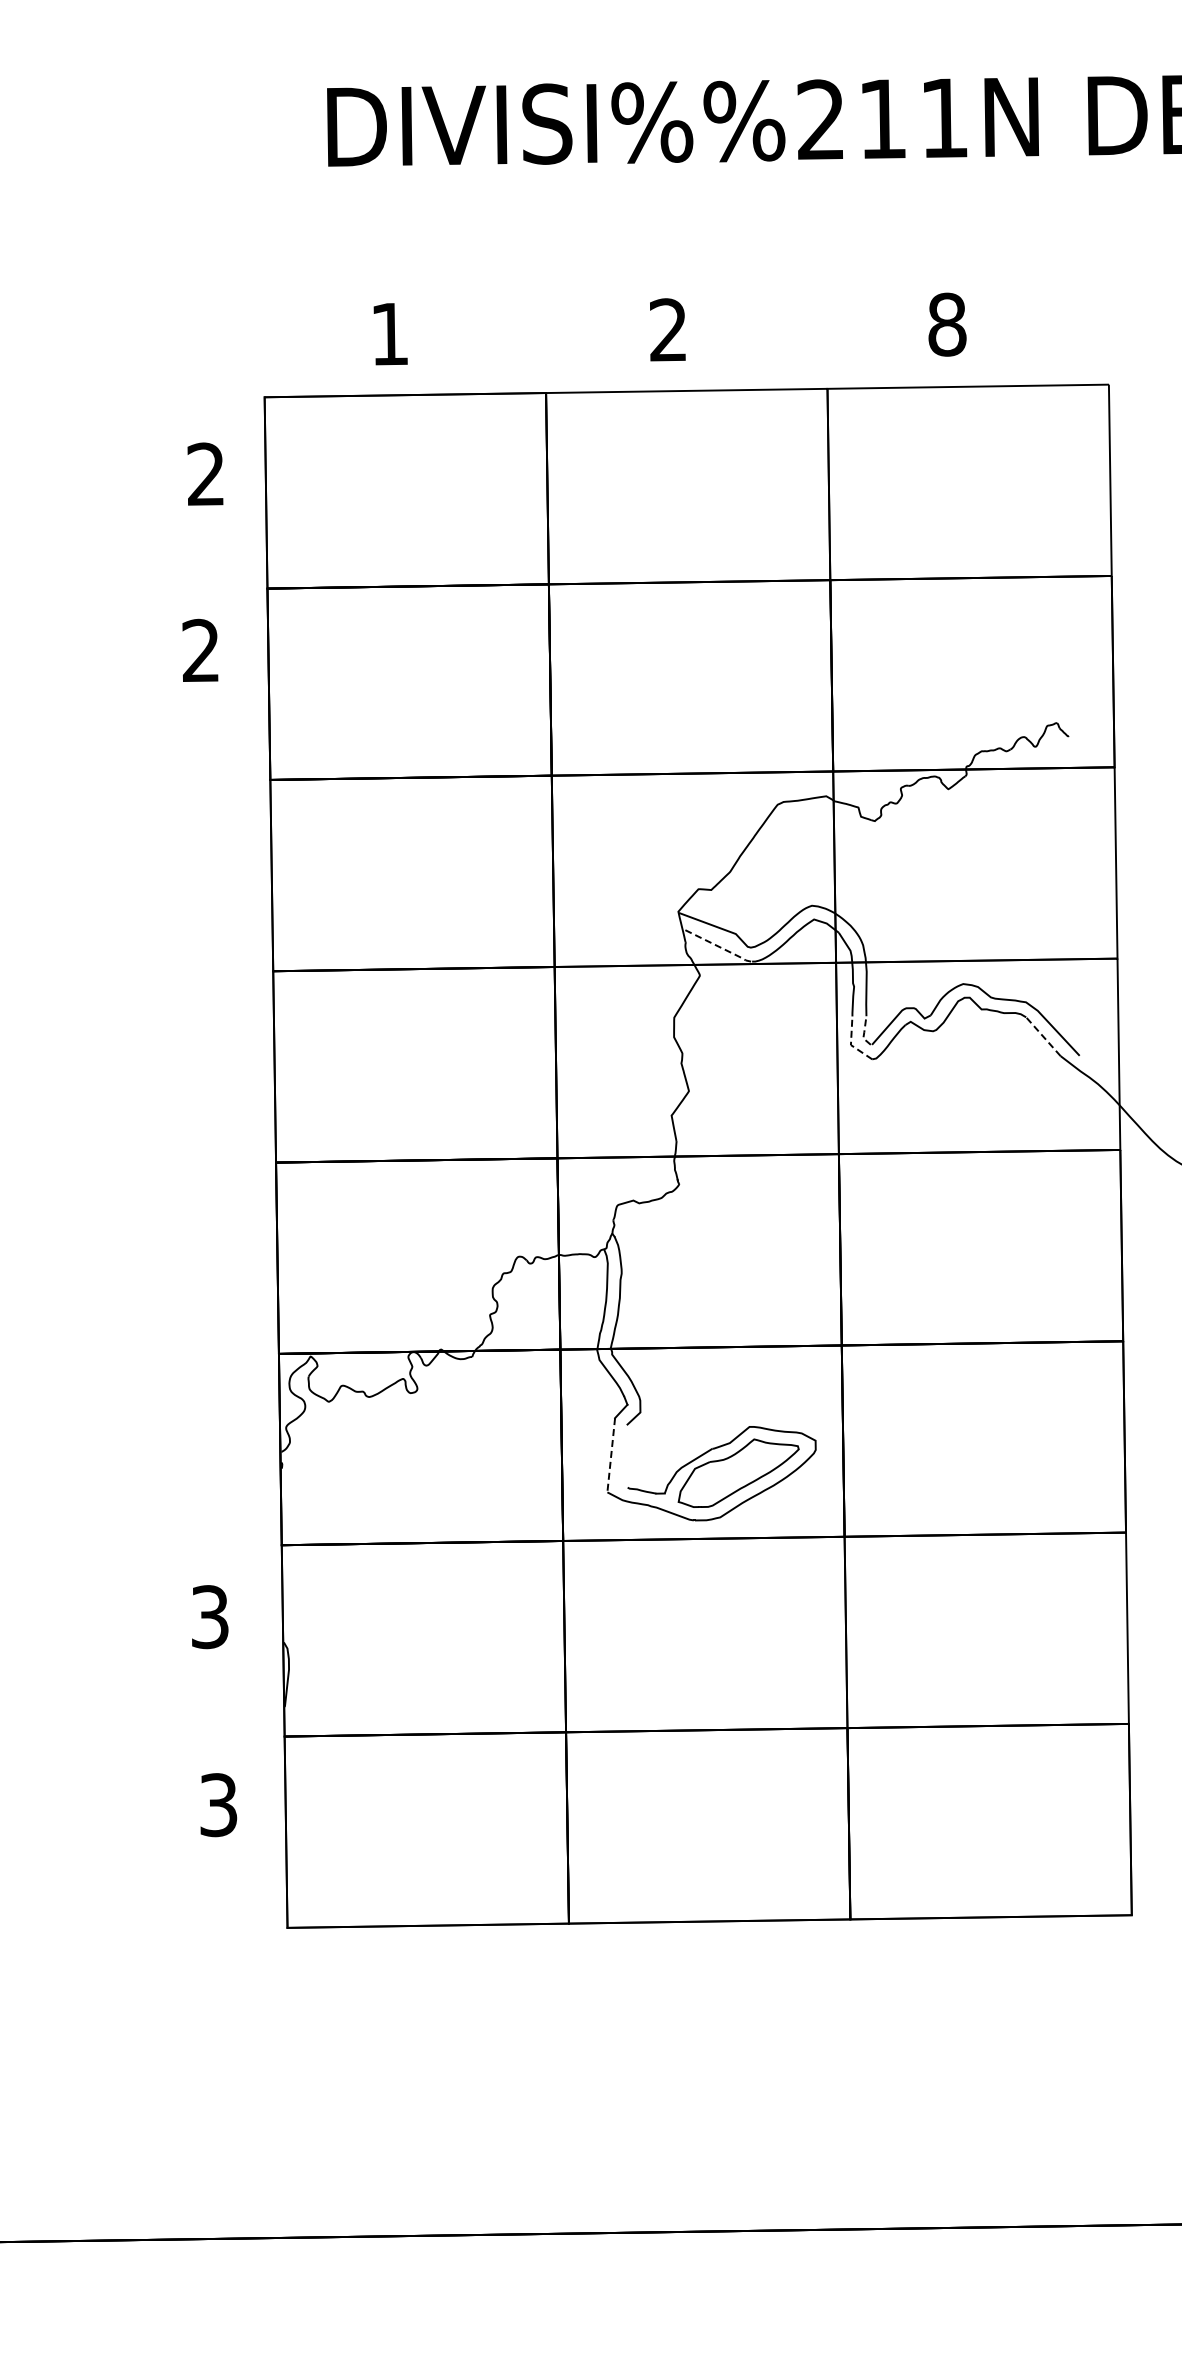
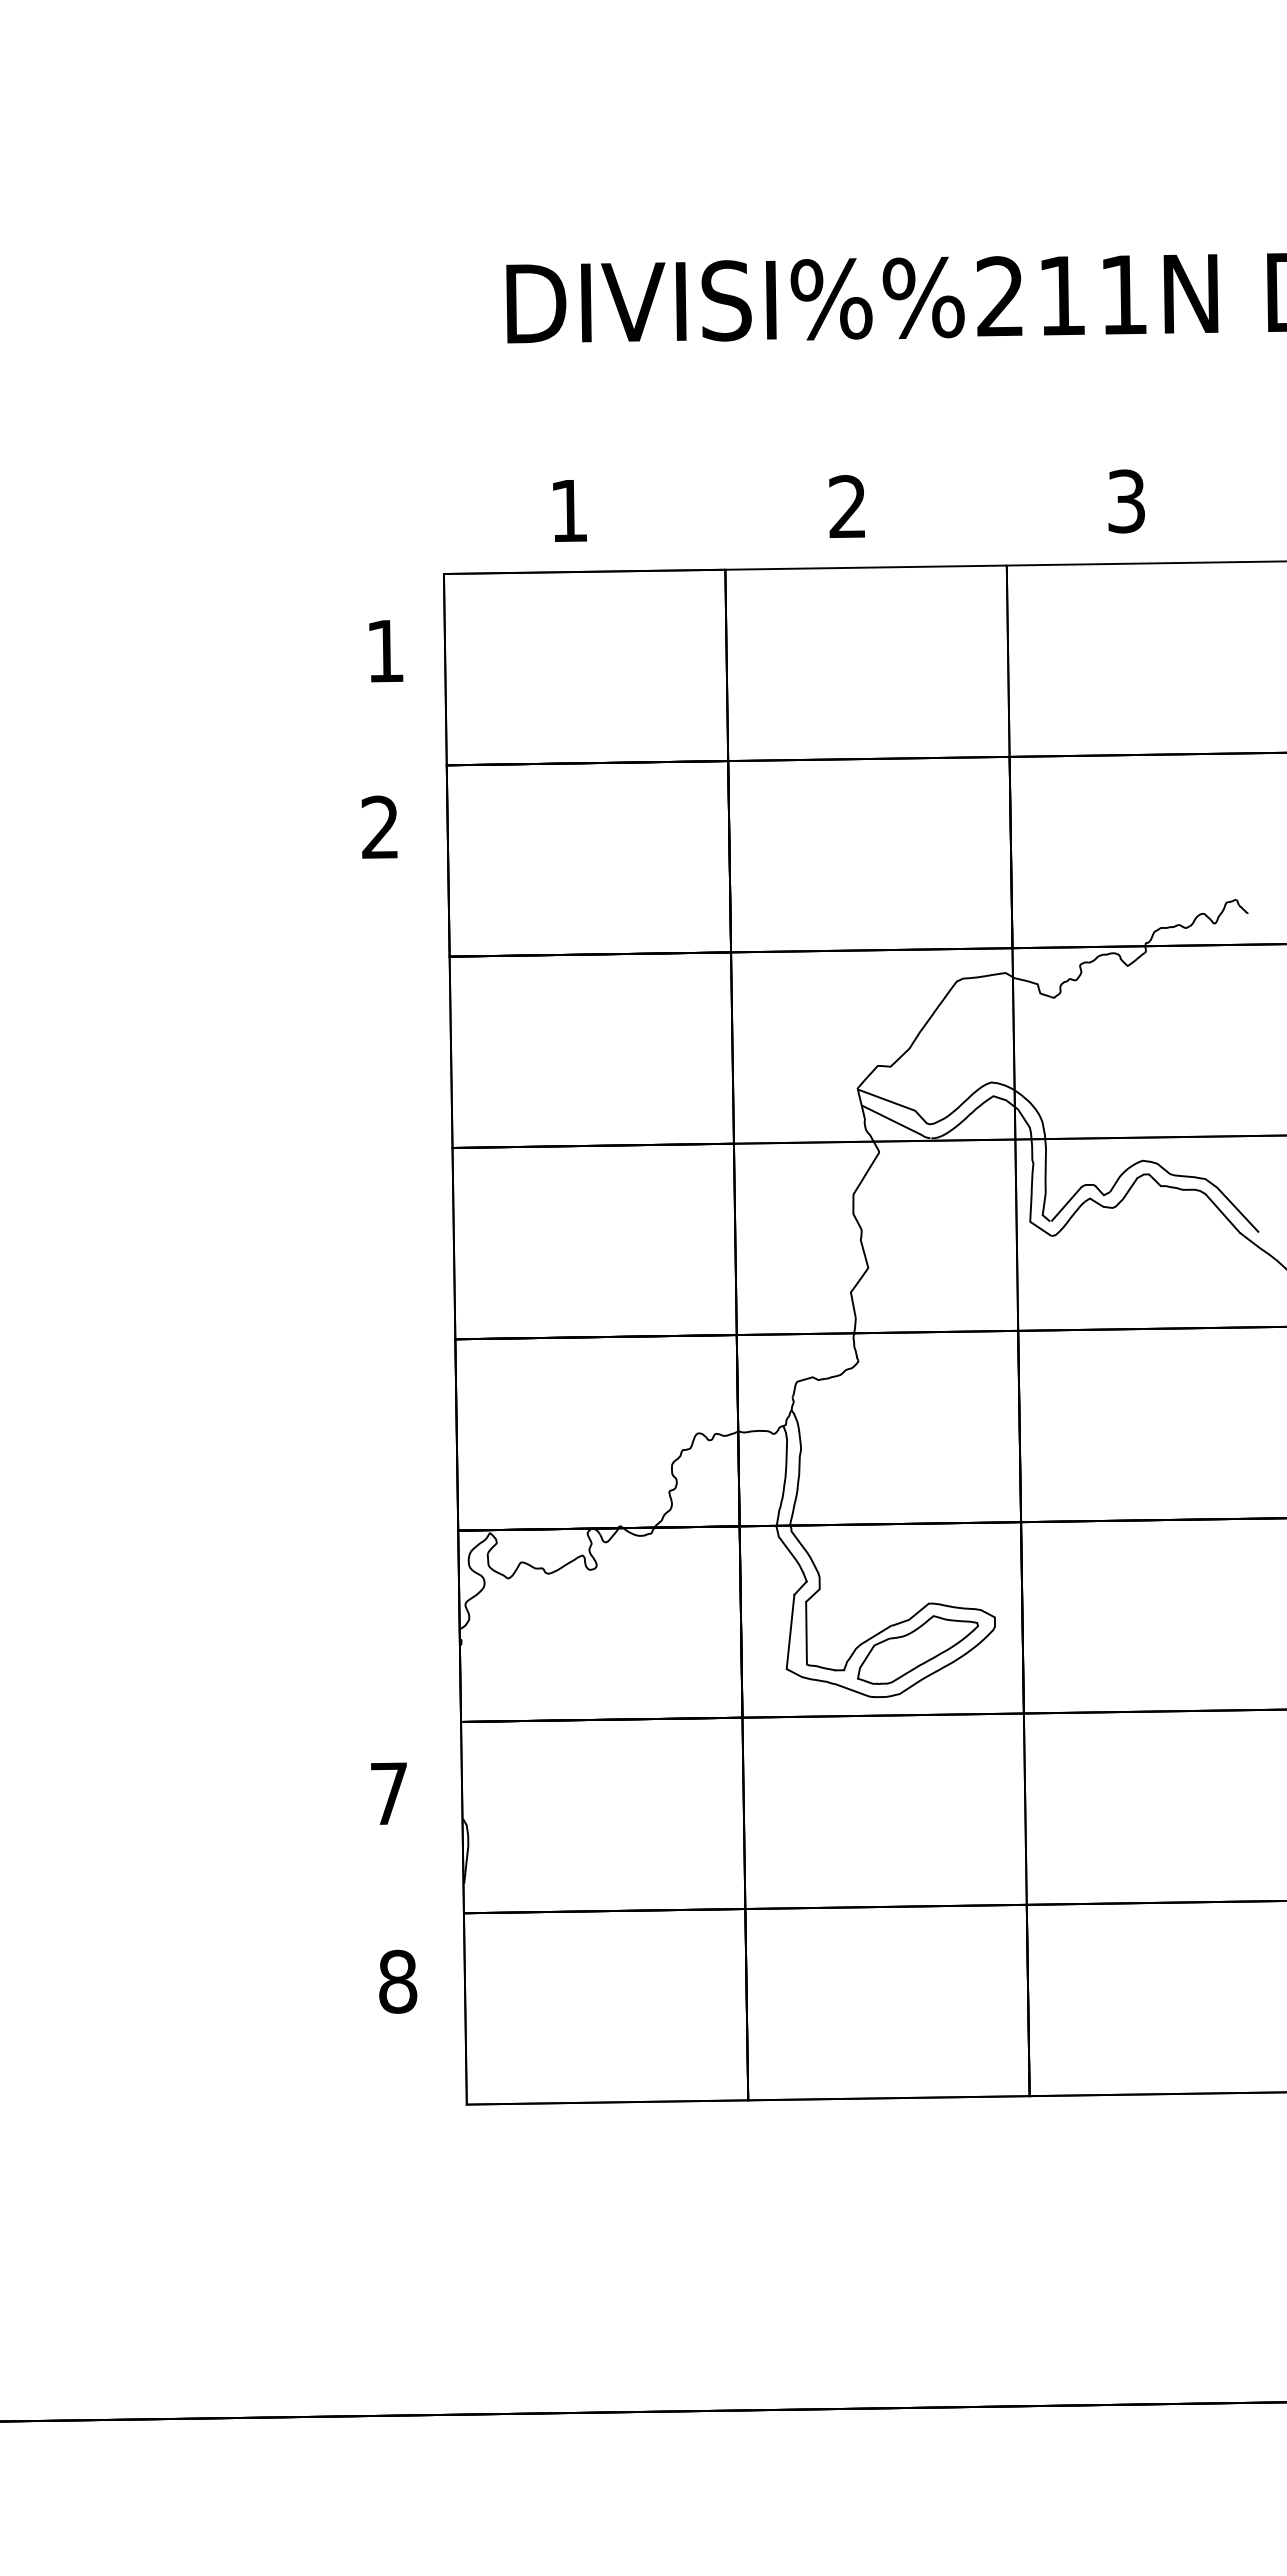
text: (947, 324) -> (1126, 501), 8 -> 3
text: (205, 473) -> (384, 650), 2 -> 1
line: (717, 945) -> (896, 1122), dashed -> solid
line: (864, 1031) -> (1043, 1208), dashed -> solid
line: (1043, 1036) -> (1222, 1213), dashed -> solid
line: (851, 1043) -> (1030, 1220), dashed -> solid
line: (611, 1455) -> (790, 1632), dashed -> solid
line: (627, 1455) -> (806, 1632), added
text: (210, 1616) -> (389, 1793), 3 -> 7
text: (219, 1804) -> (398, 1981), 3 -> 8

